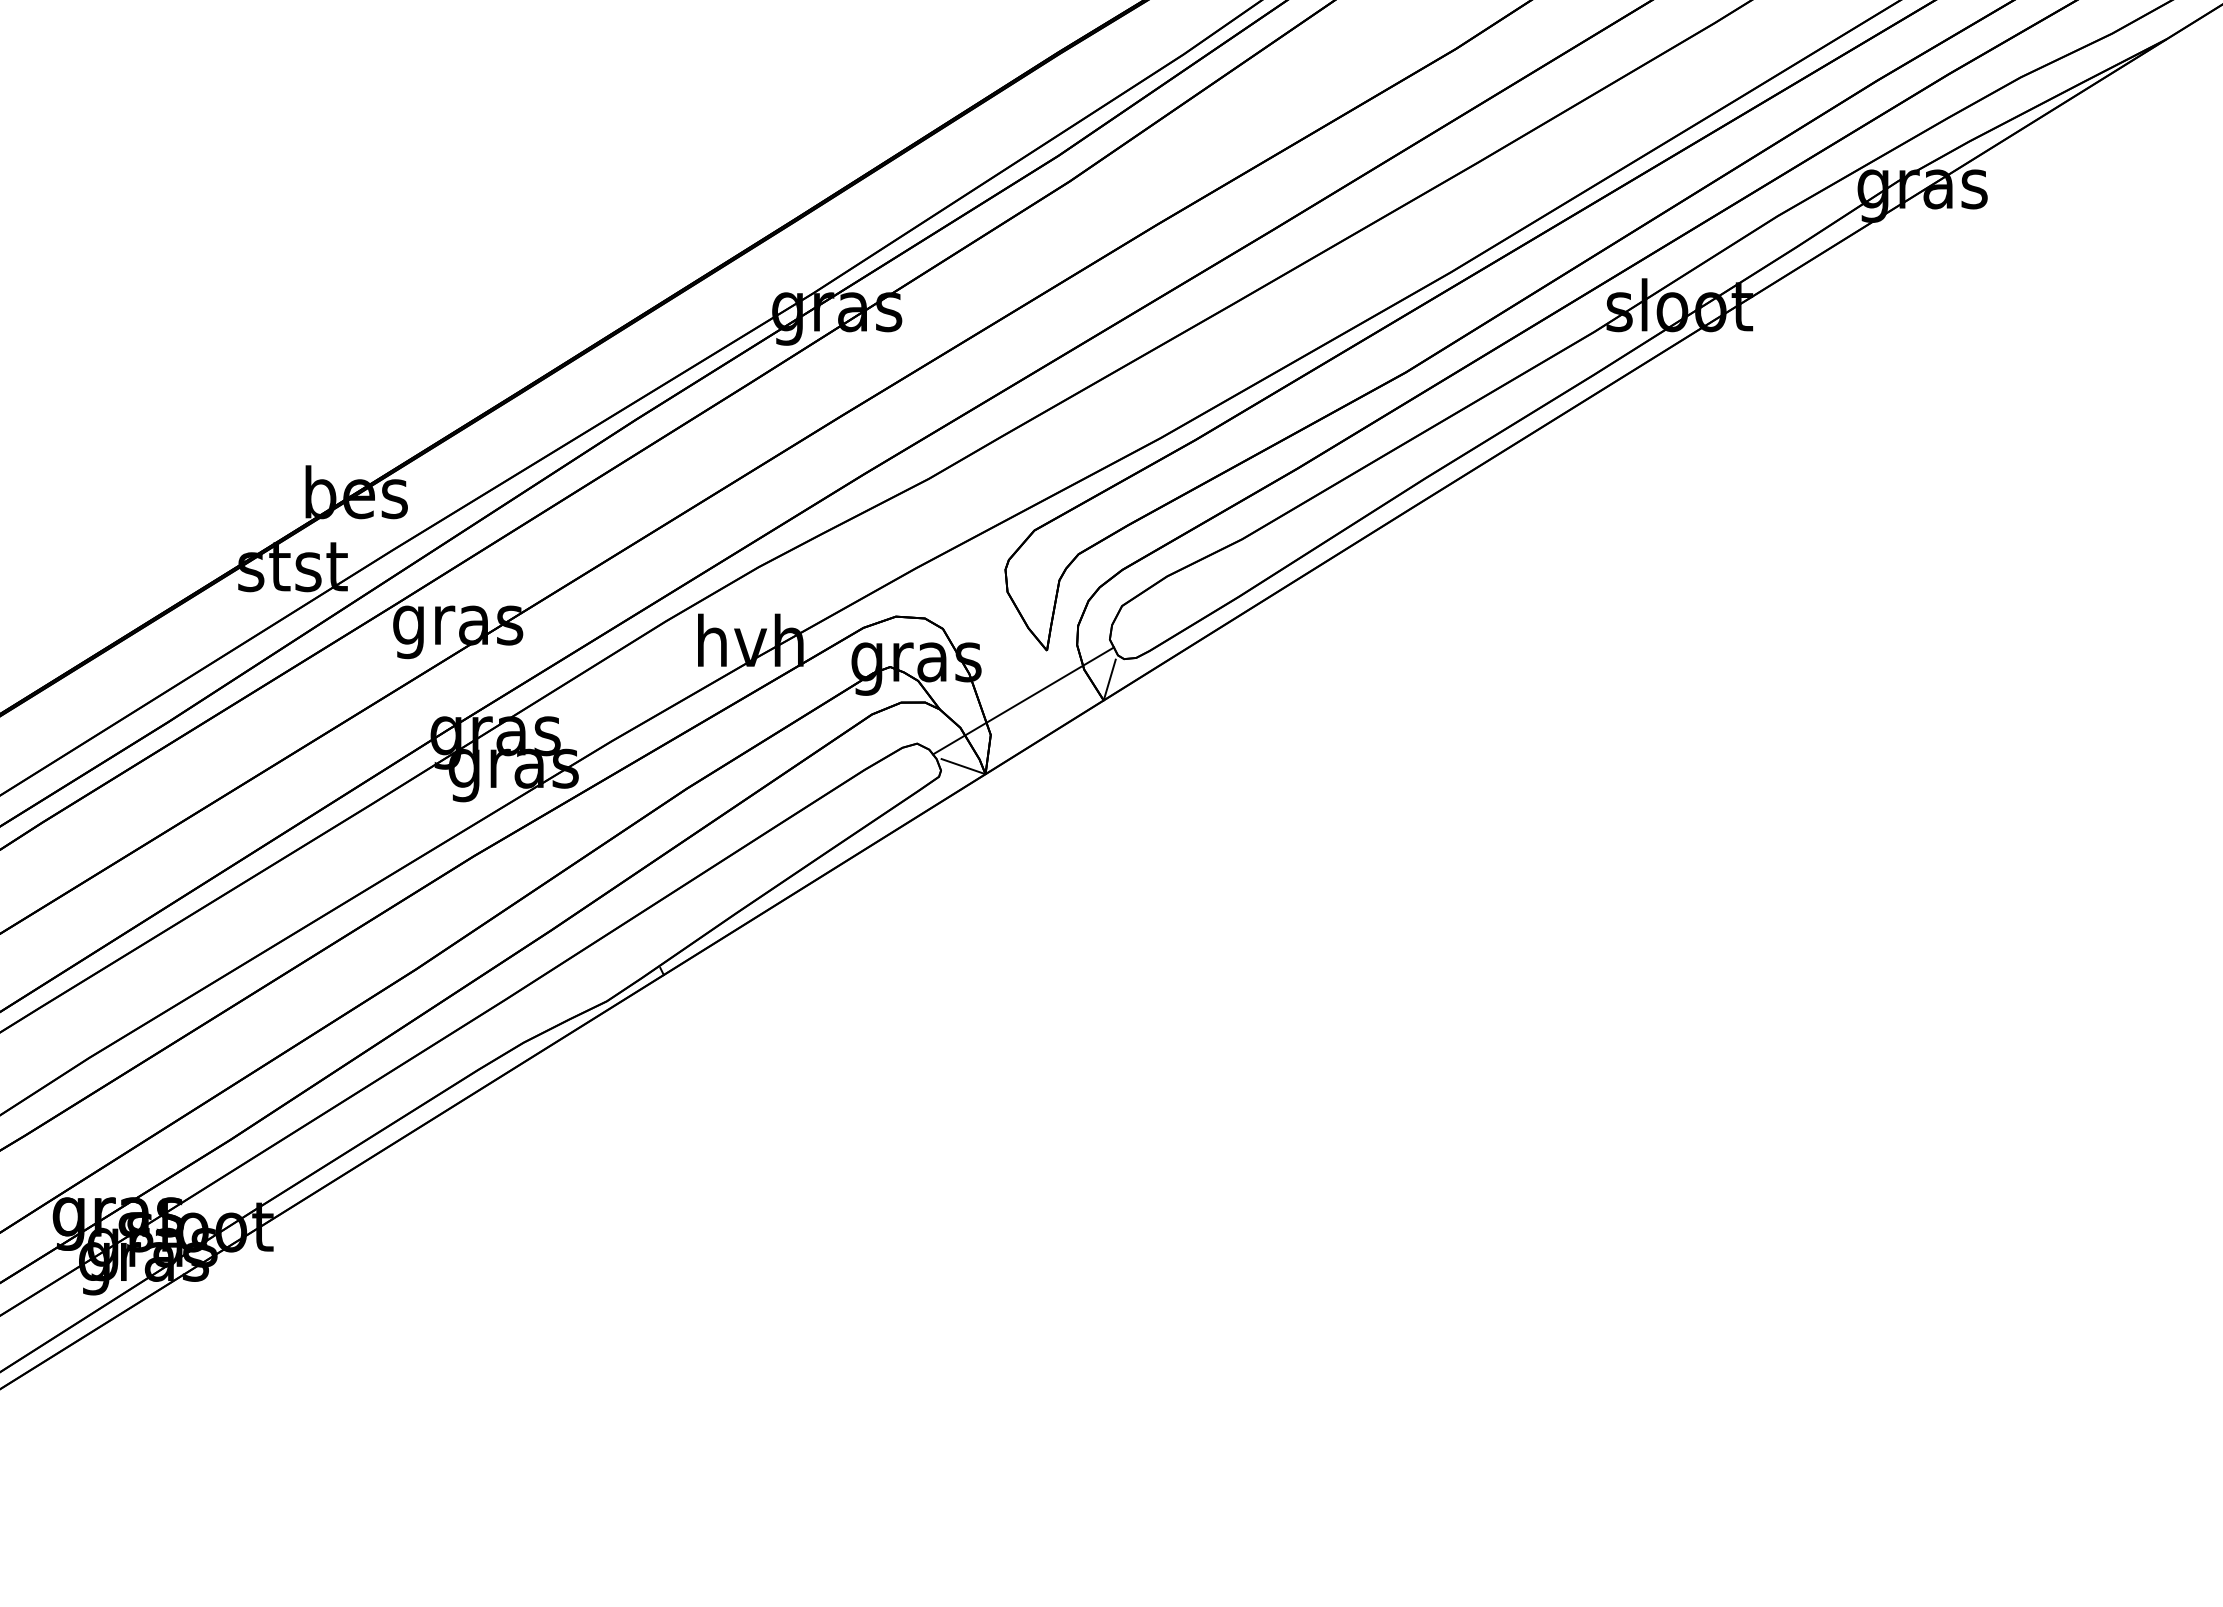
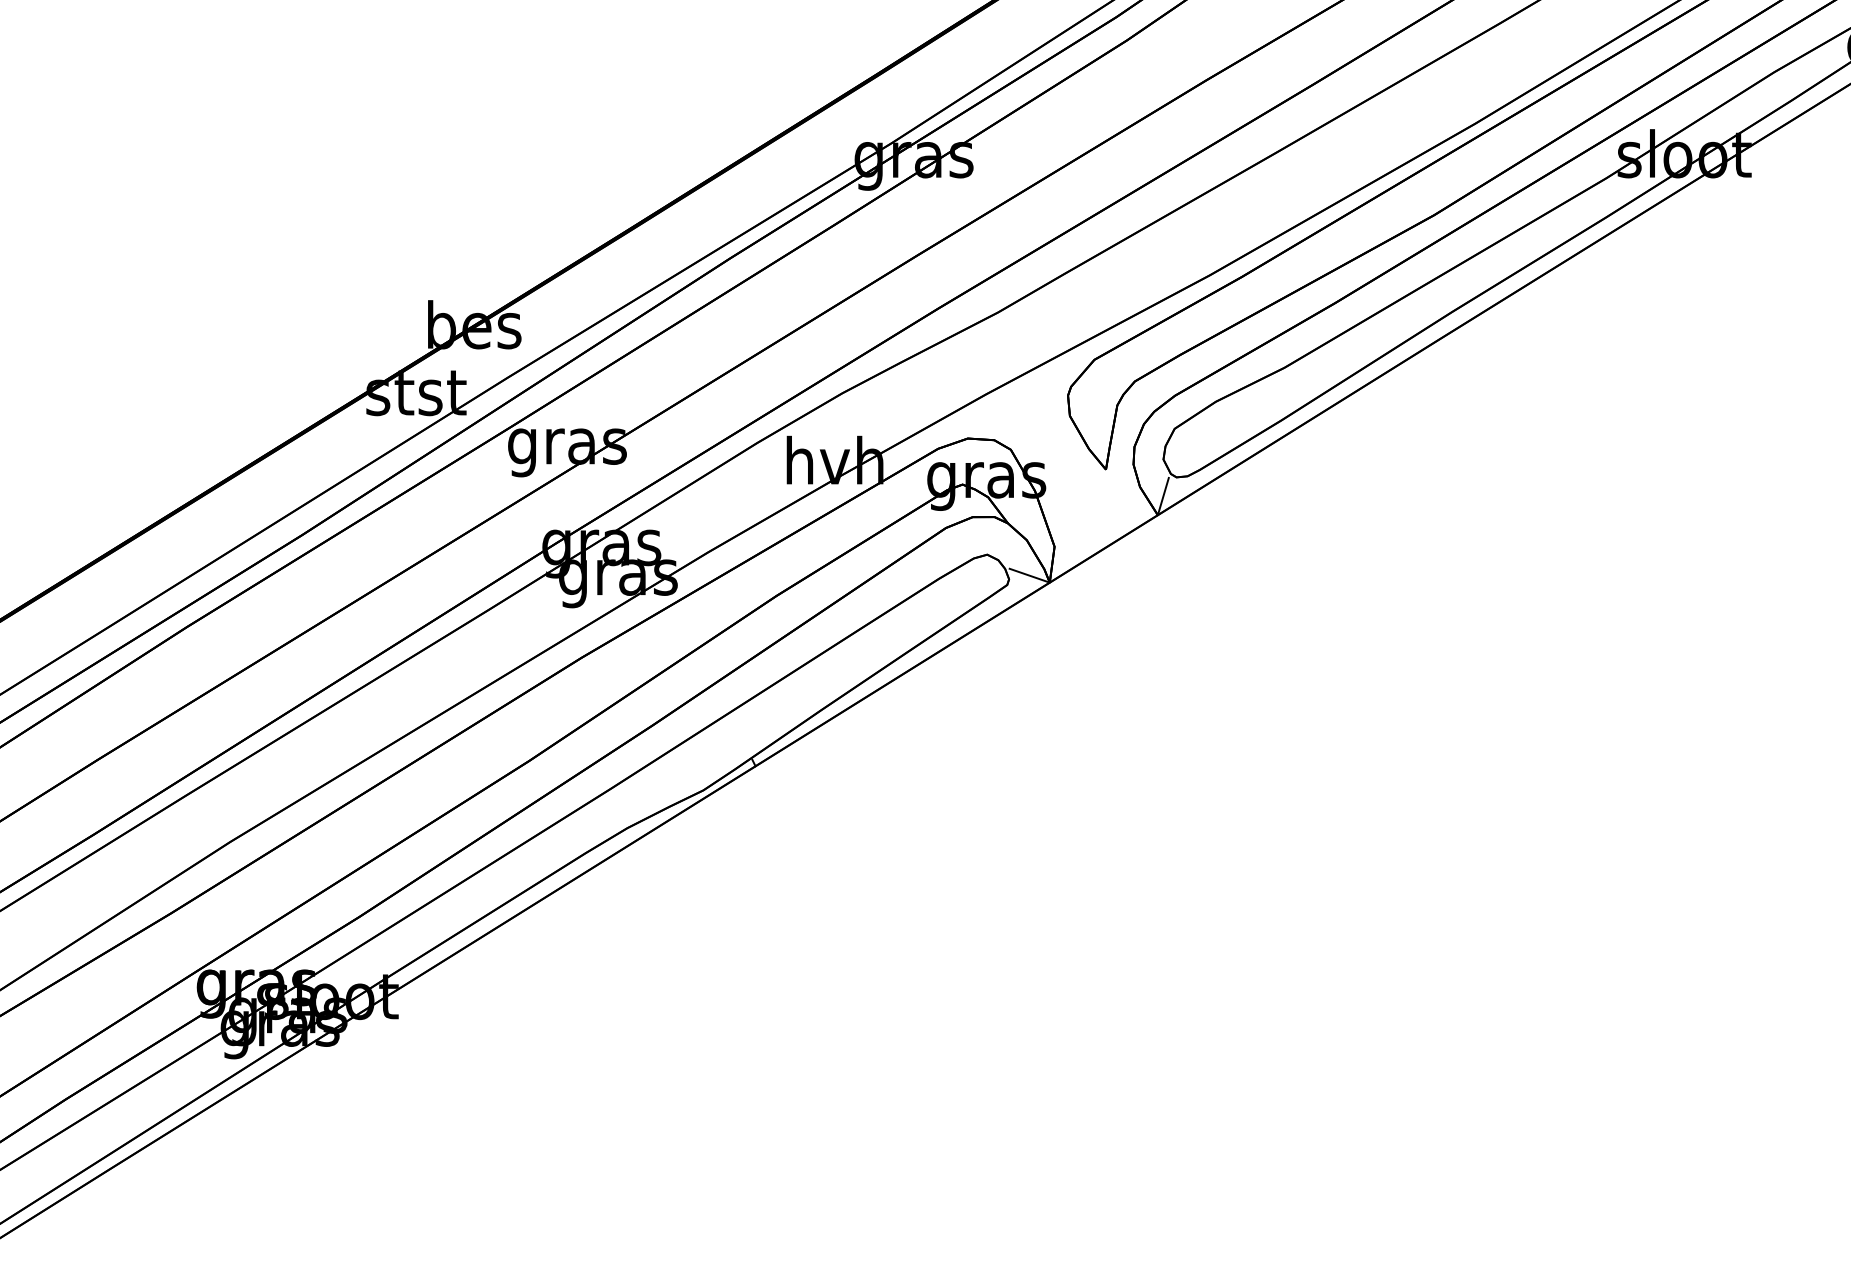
line: (1023, 700) -> (1084, 515), removed

